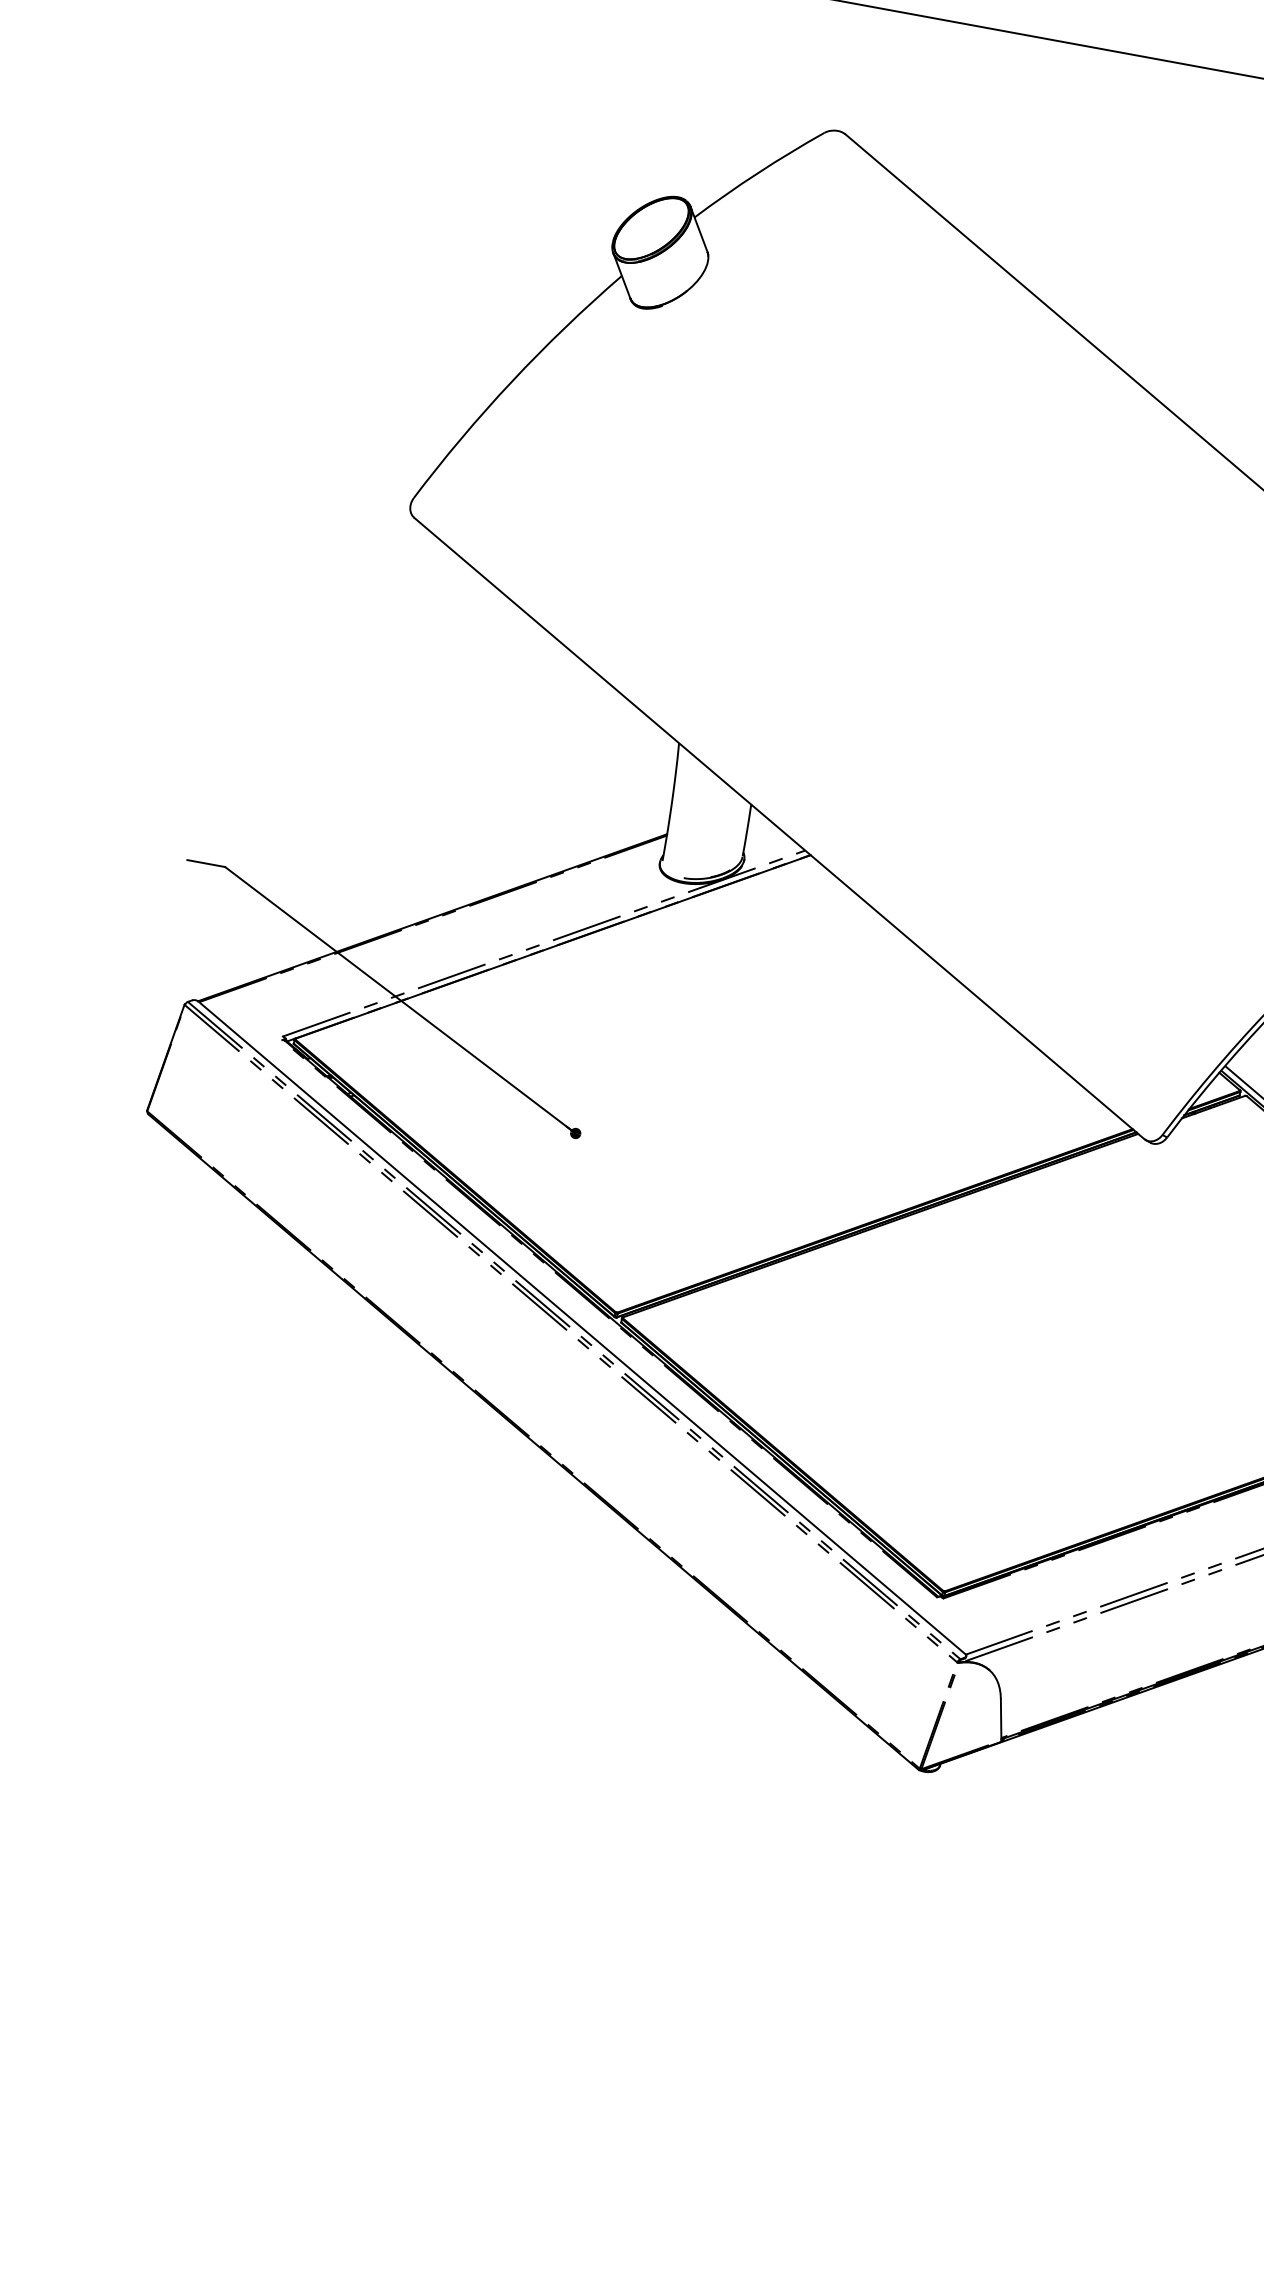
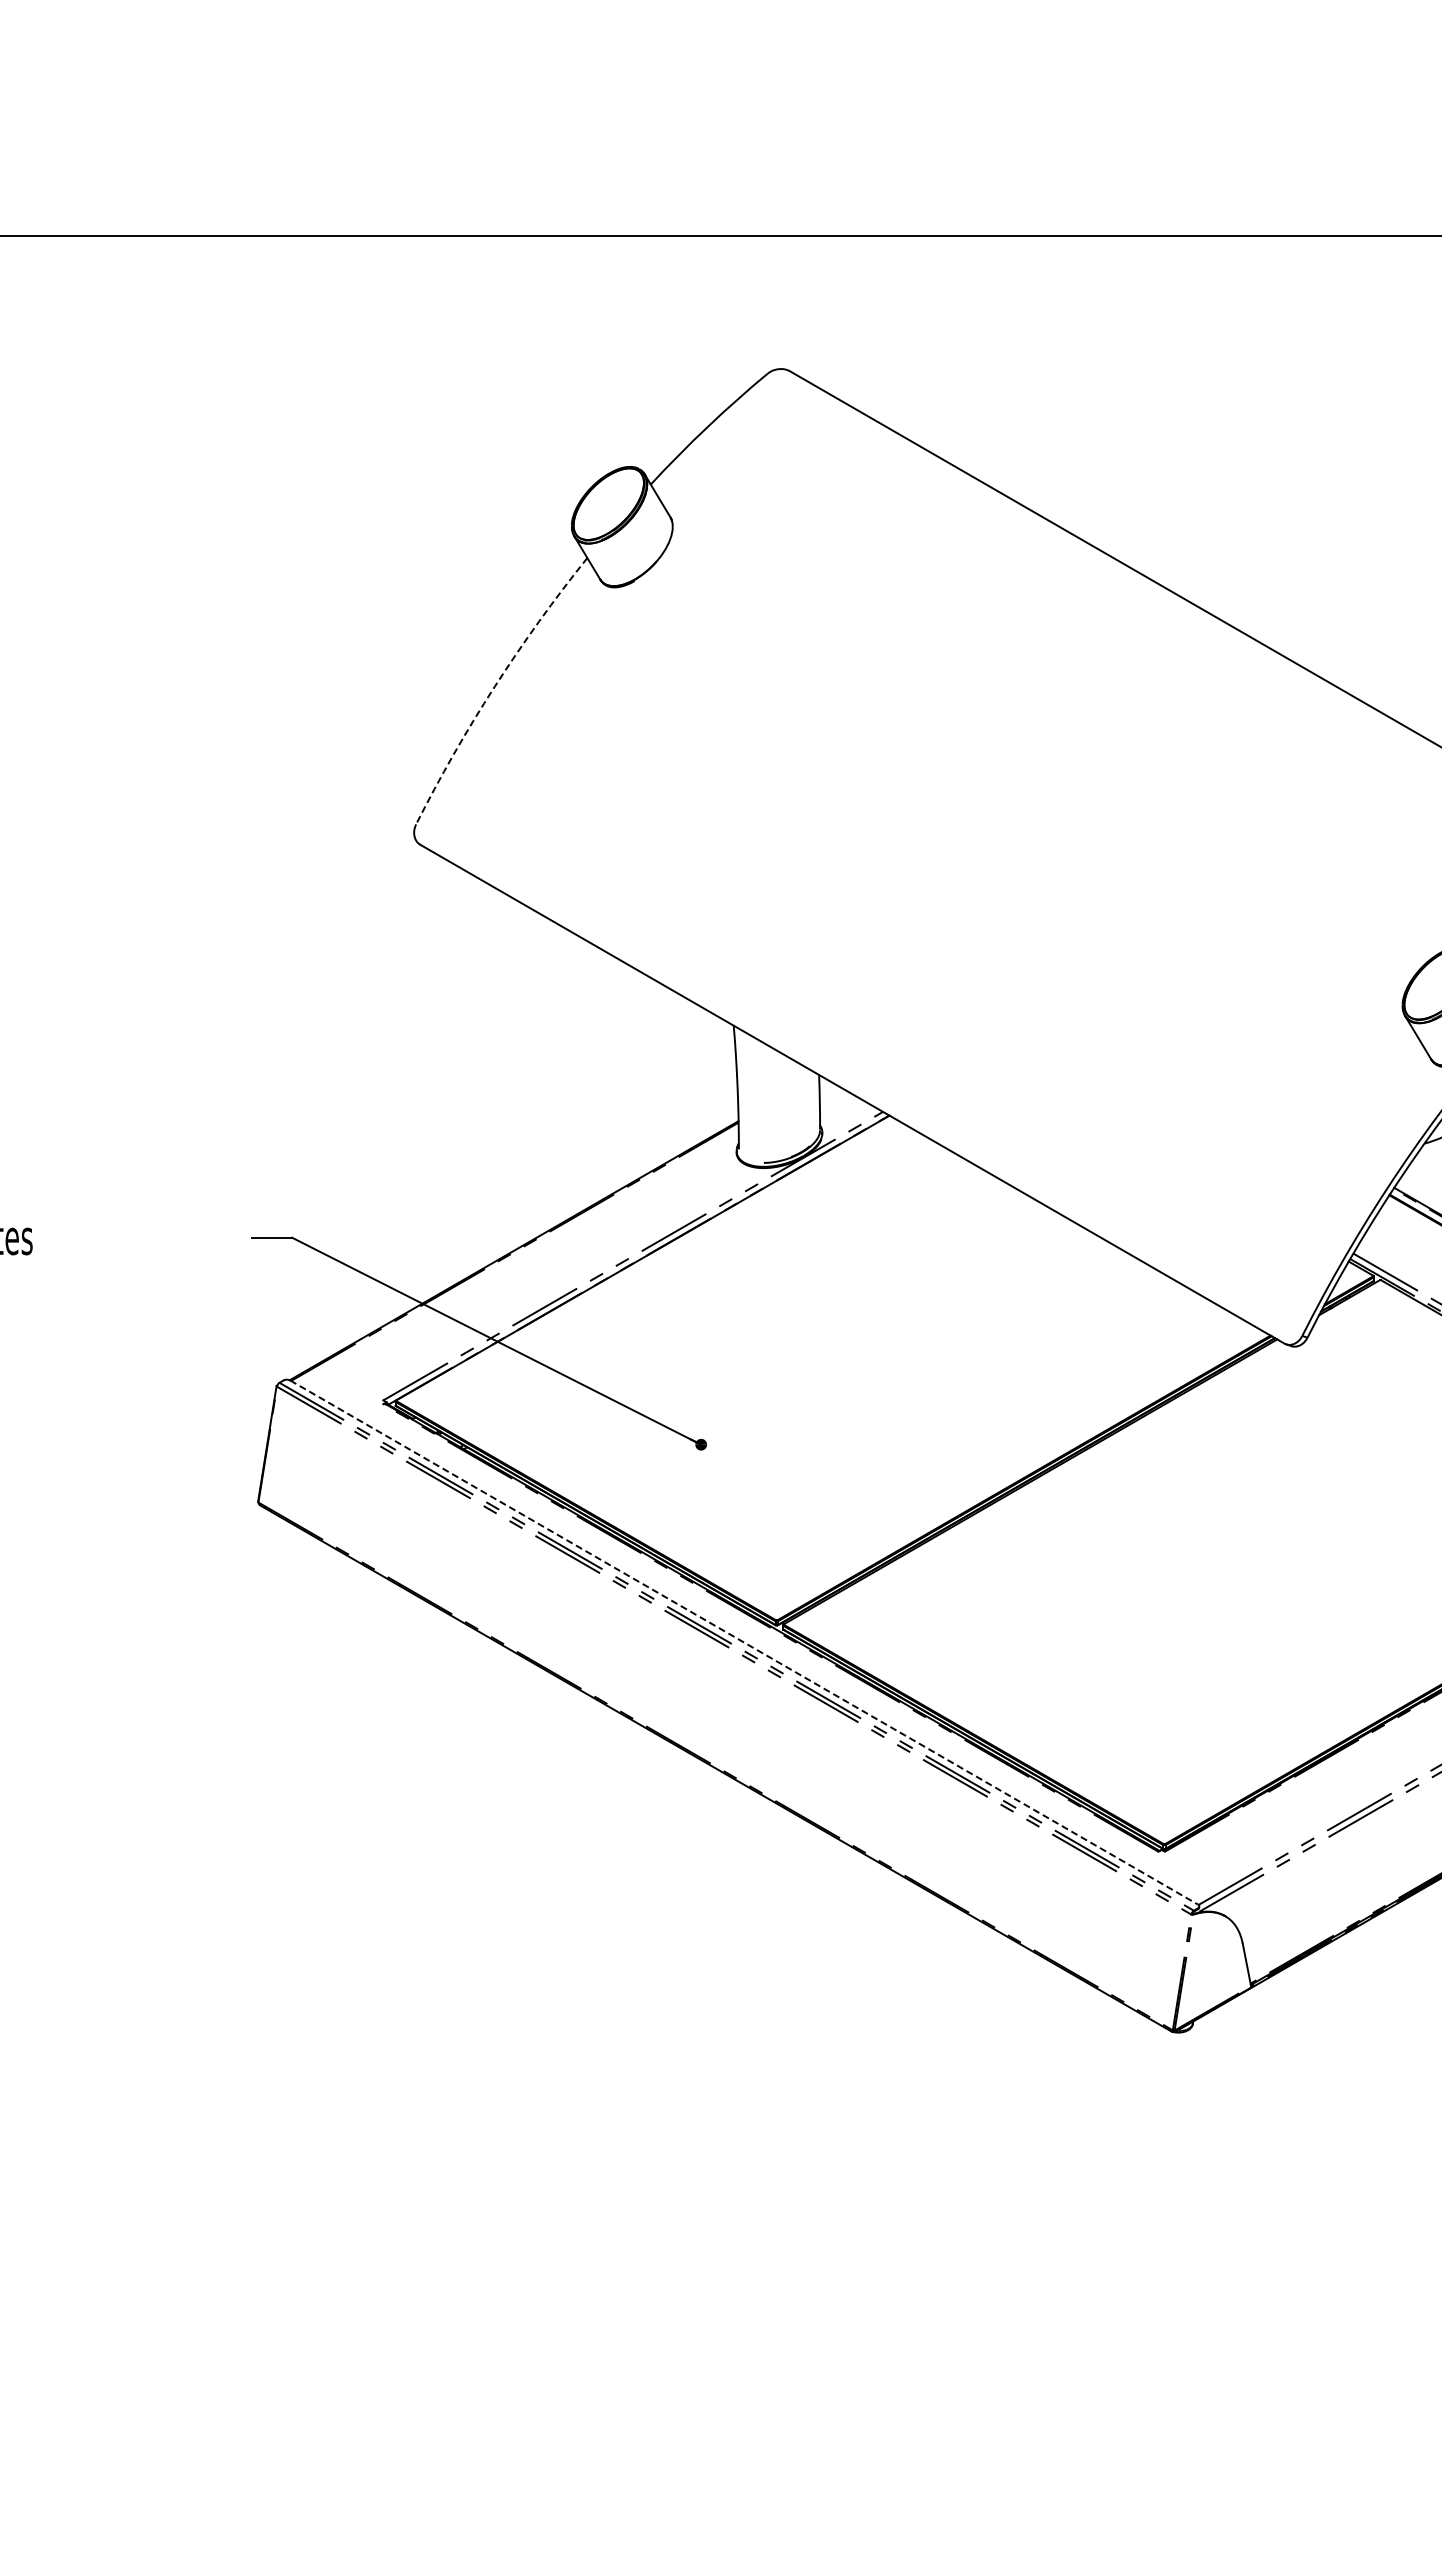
arc: (511, 381) -> (494, 686), solid -> dashed
line: (582, 1327) -> (744, 1642), solid -> dashed

